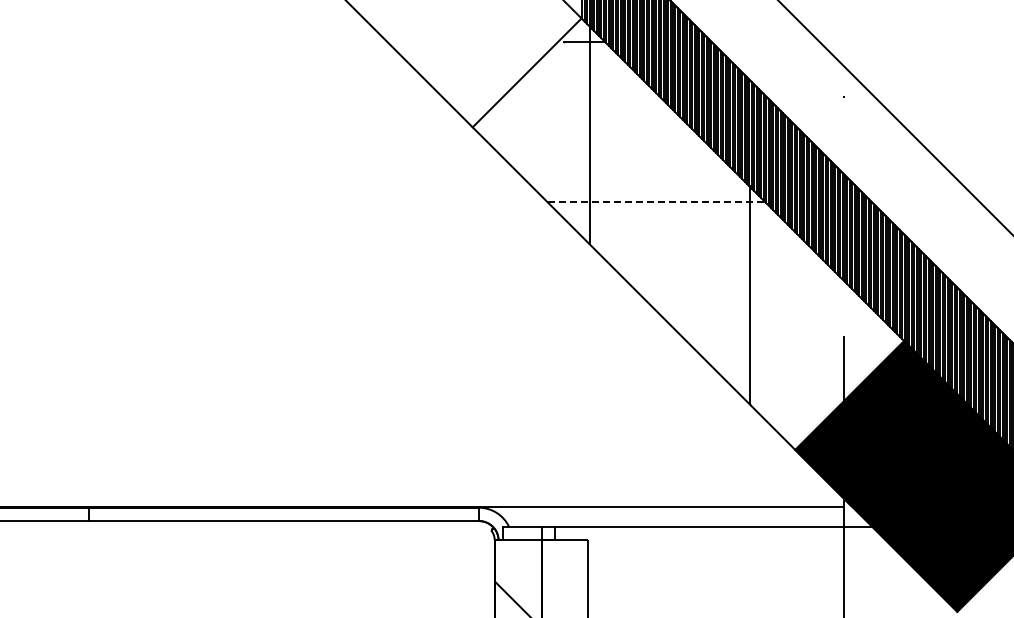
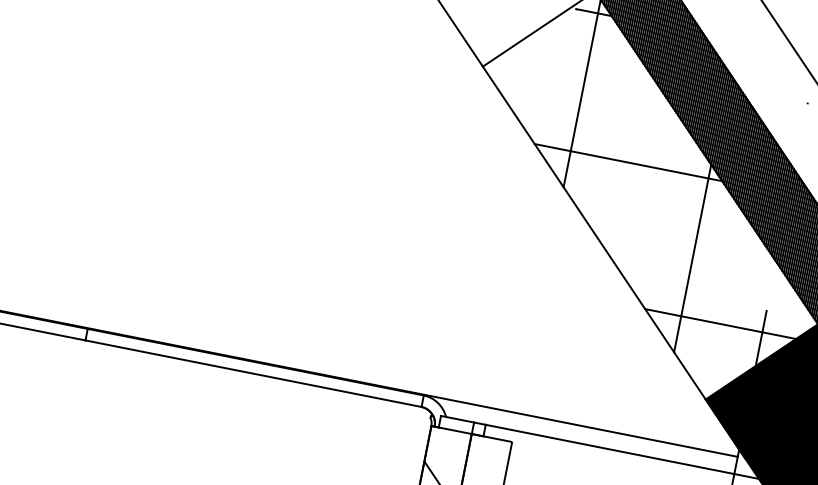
line: (656, 202) -> (628, 162), dashed -> solid
line: (794, 362) -> (719, 324), added

